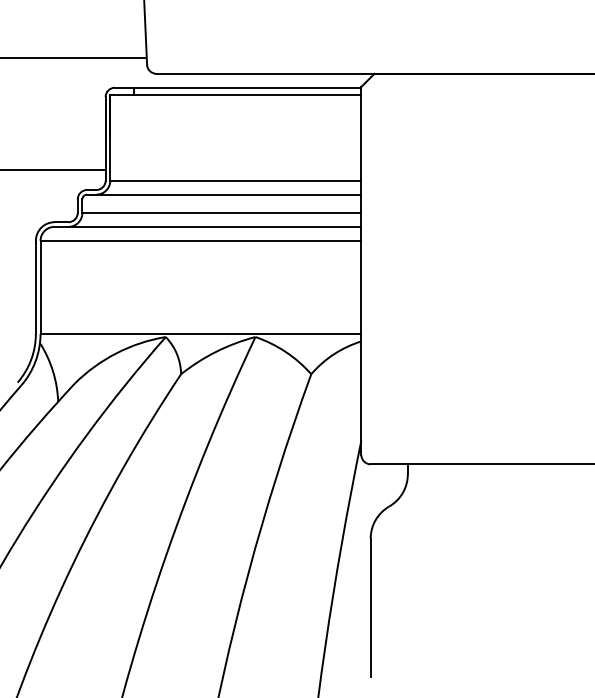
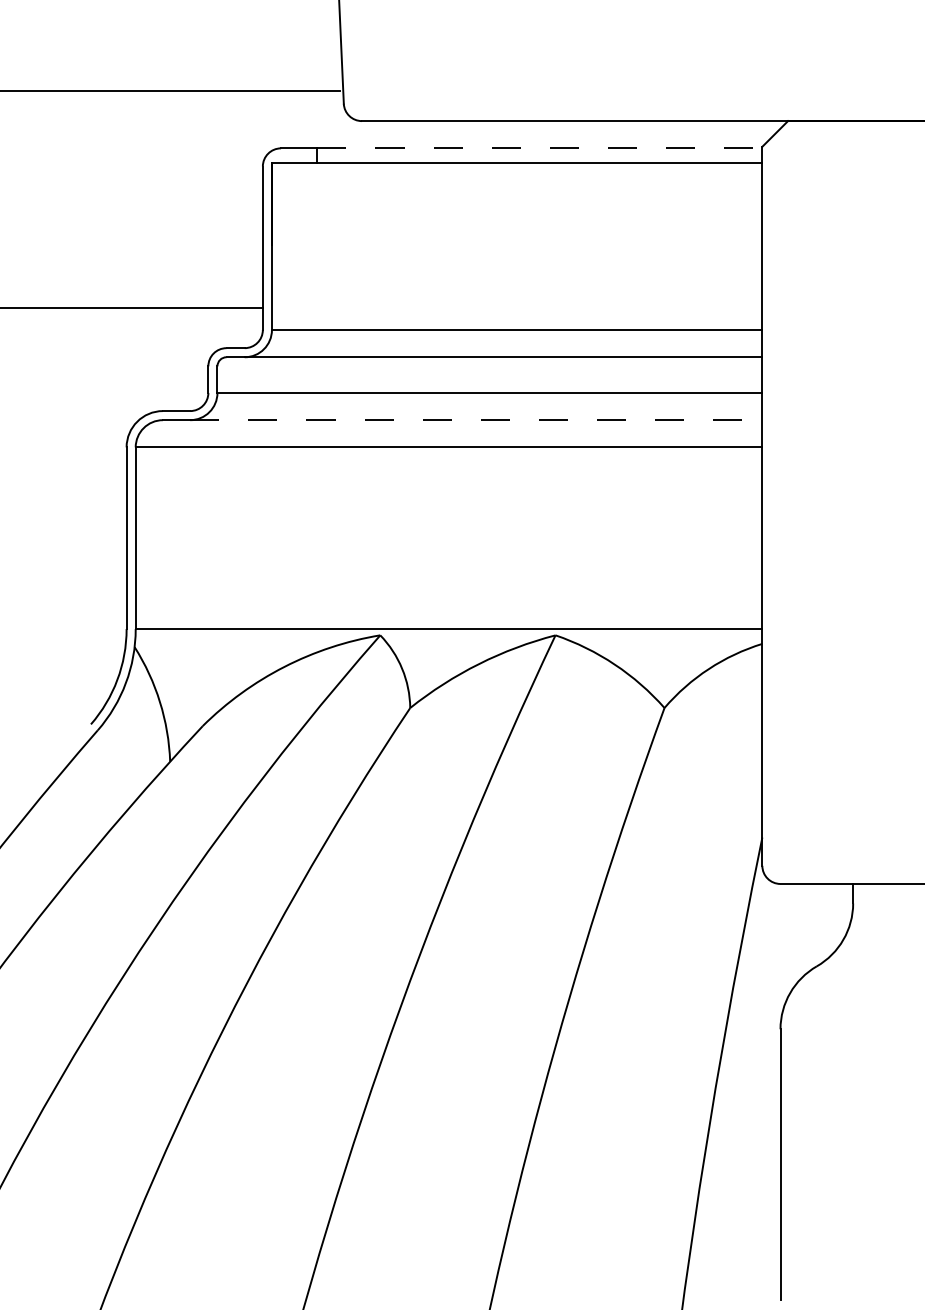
line: (247, 87) -> (539, 147), solid -> dashed
line: (215, 226) -> (477, 419), solid -> dashed

